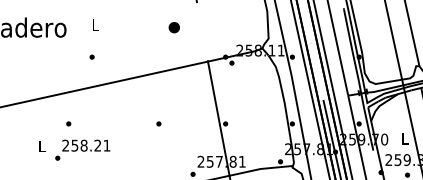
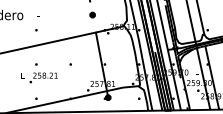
part: (174, 26) -> (92, 14), moved
text: (74, 141) -> (39, 73), moved

